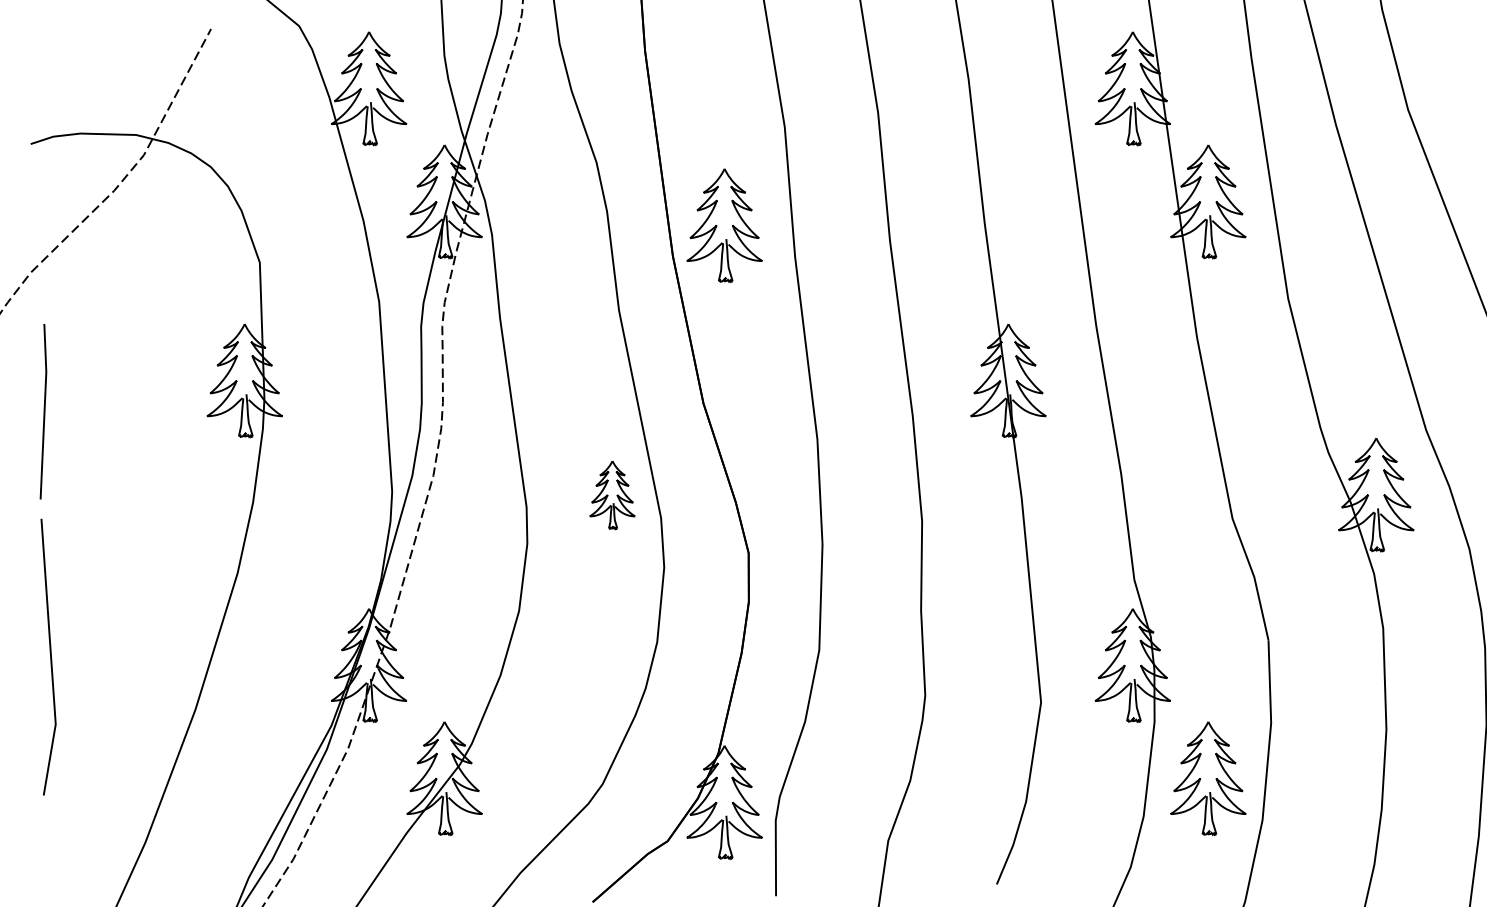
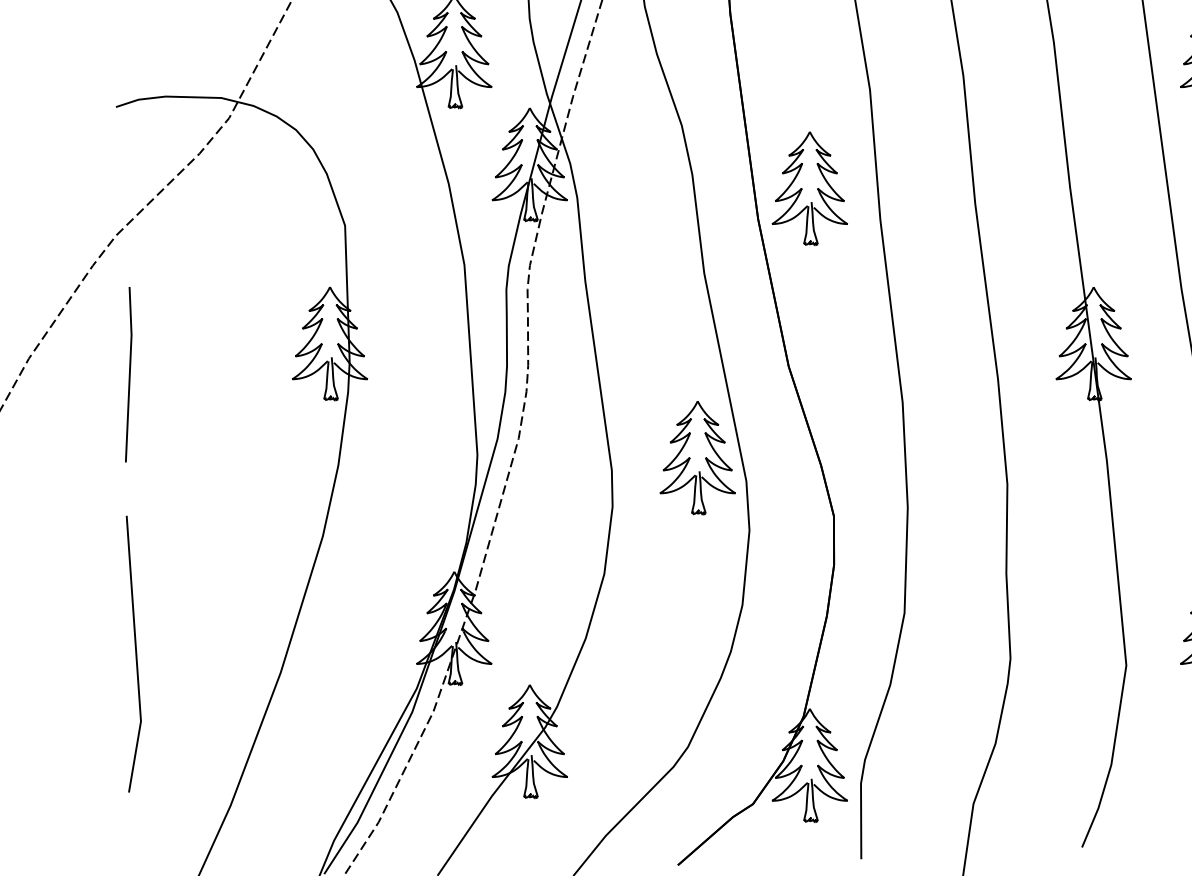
part: (612, 495) -> (697, 458), size x1.67
line: (50, 656) -> (135, 653), moved

